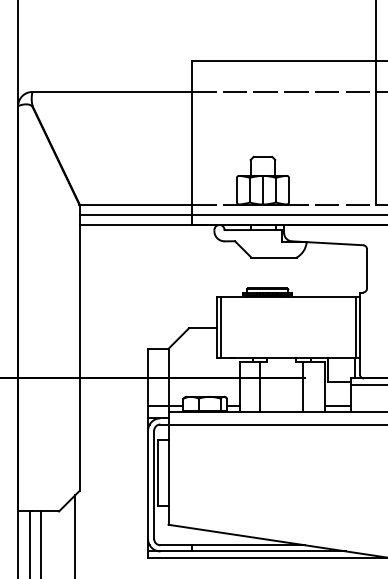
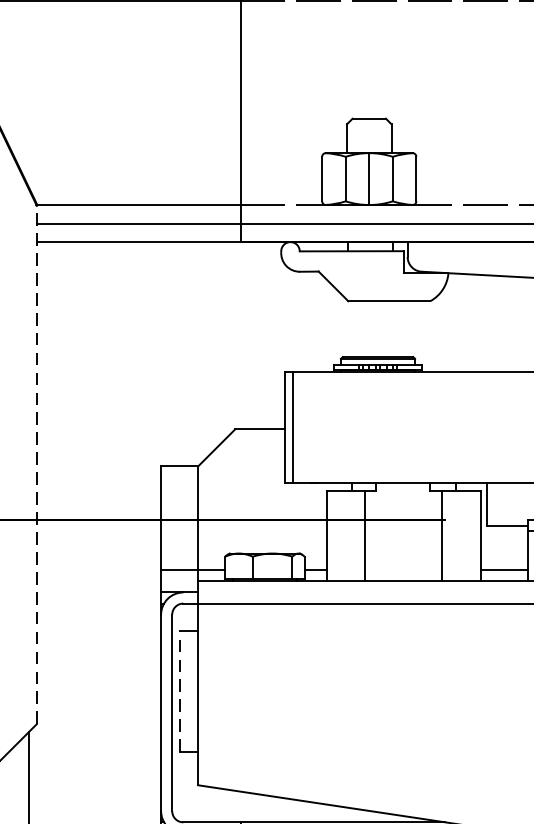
line: (79, 347) -> (36, 464), solid -> dashed
line: (158, 472) -> (179, 690), solid -> dashed

